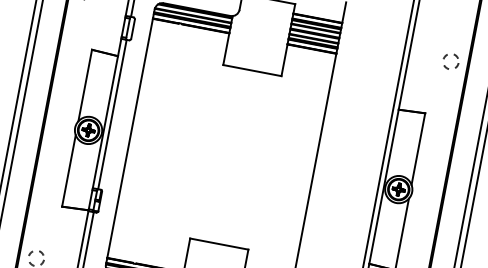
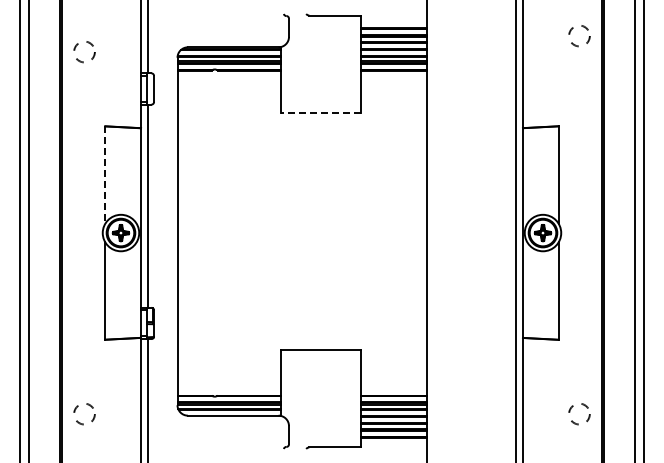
circle: (450, 62) -> (579, 36), moved
line: (252, 70) -> (321, 113), solid -> dashed
line: (85, 85) -> (105, 174), solid -> dashed

